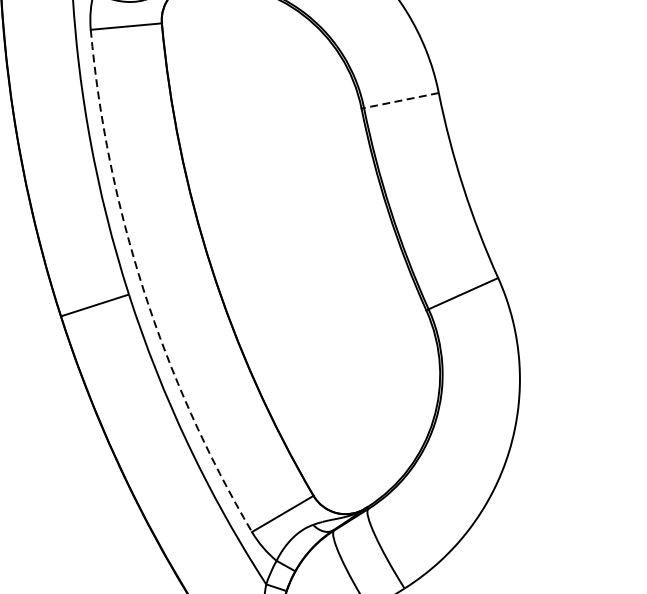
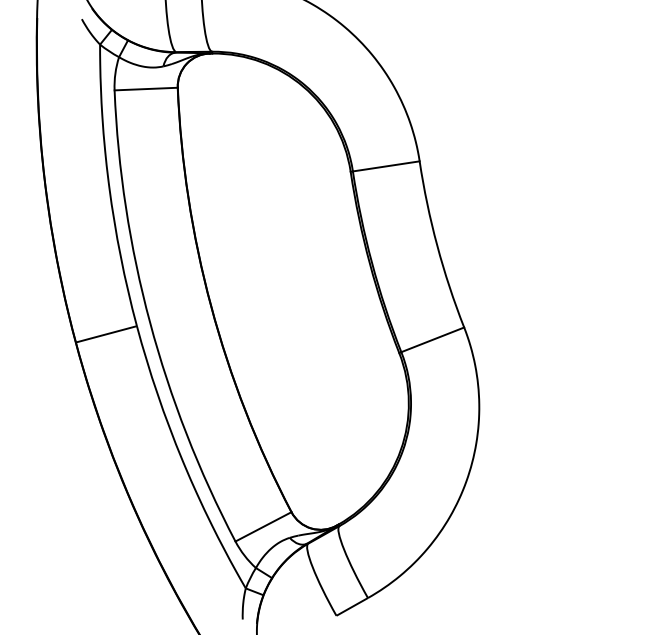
line: (401, 100) -> (386, 166), dashed -> solid
arc: (144, 289) -> (150, 322), dashed -> solid

